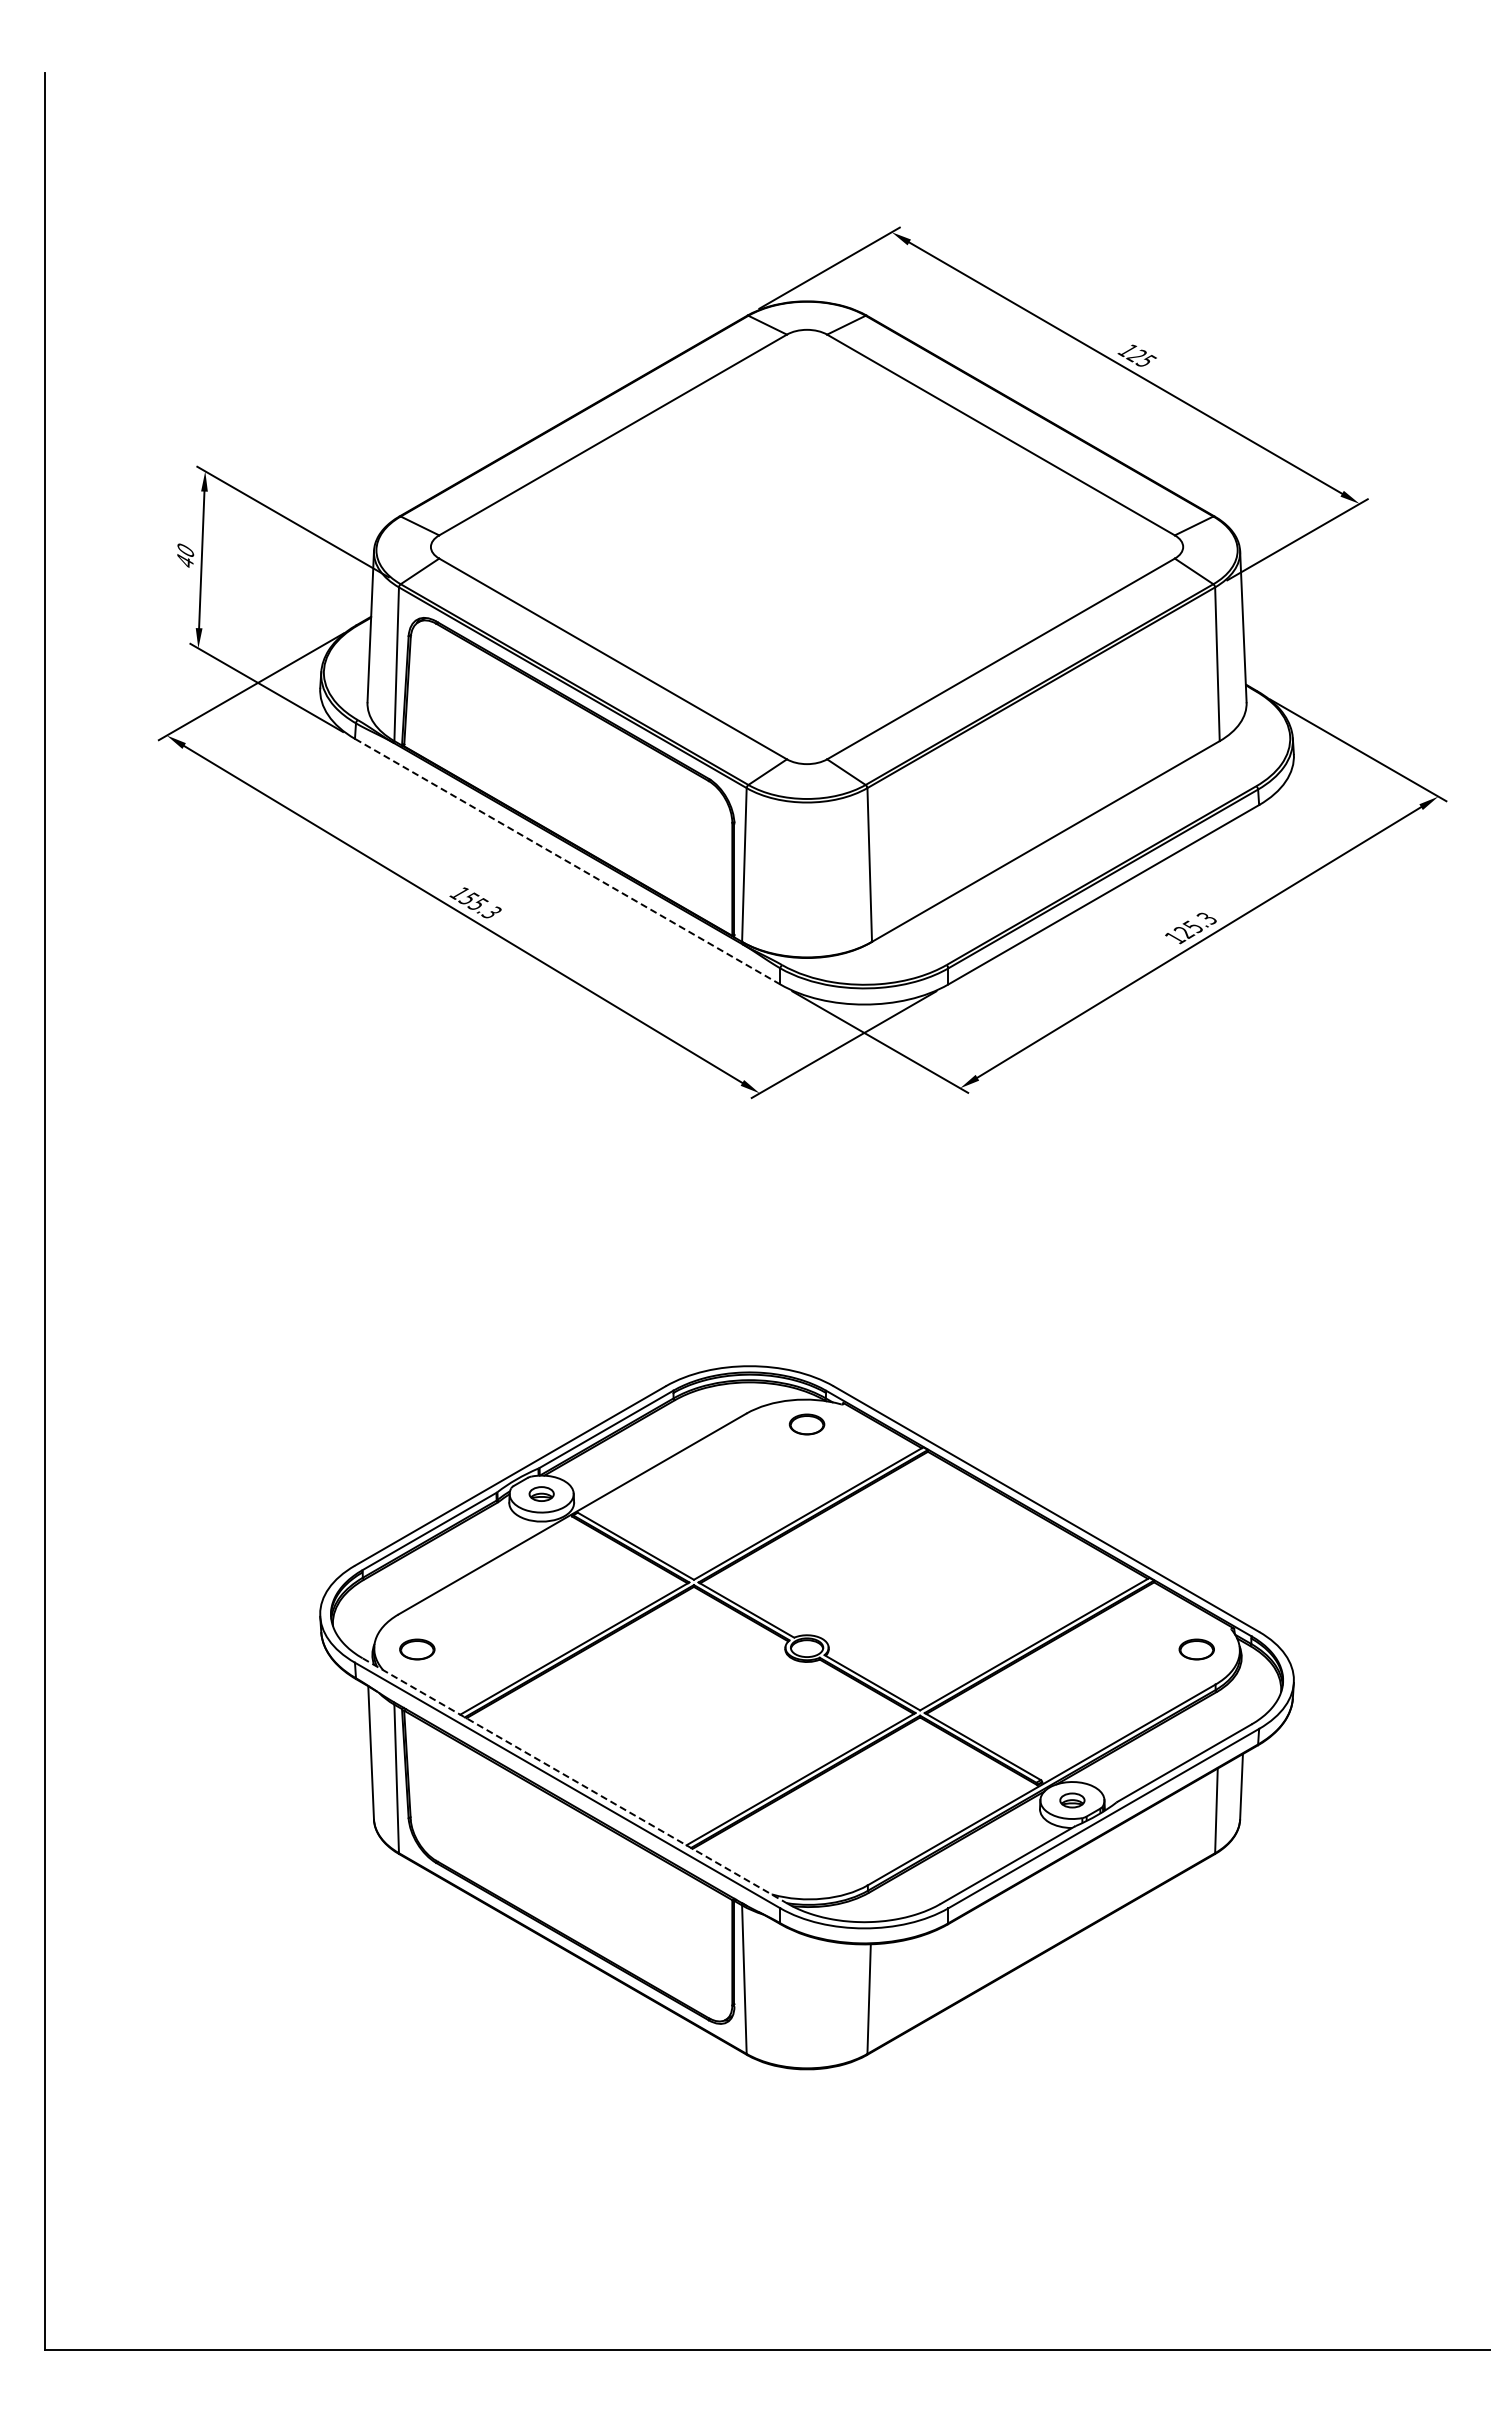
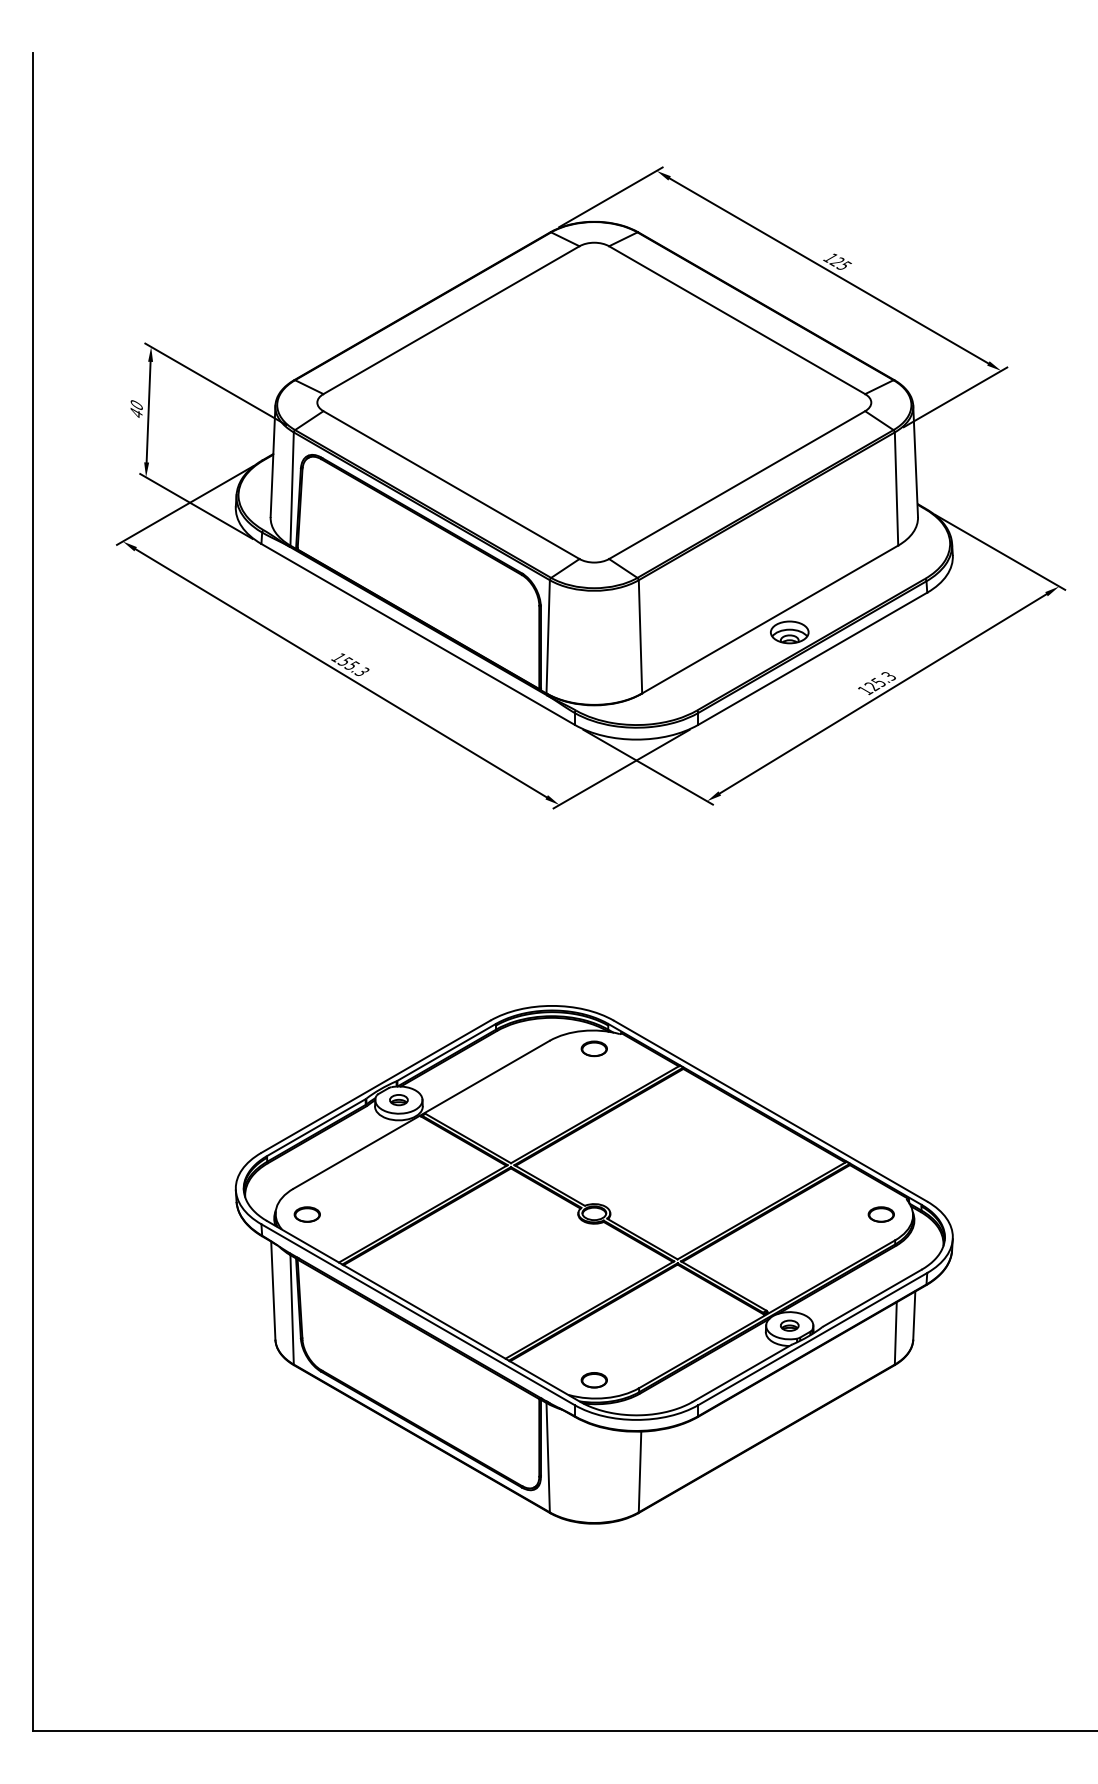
part: (1071, 858) -> (789, 632), added
line: (567, 861) -> (417, 634), dashed -> solid
line: (575, 1781) -> (423, 1311), dashed -> solid
part: (806, 1874) -> (593, 1380), added

